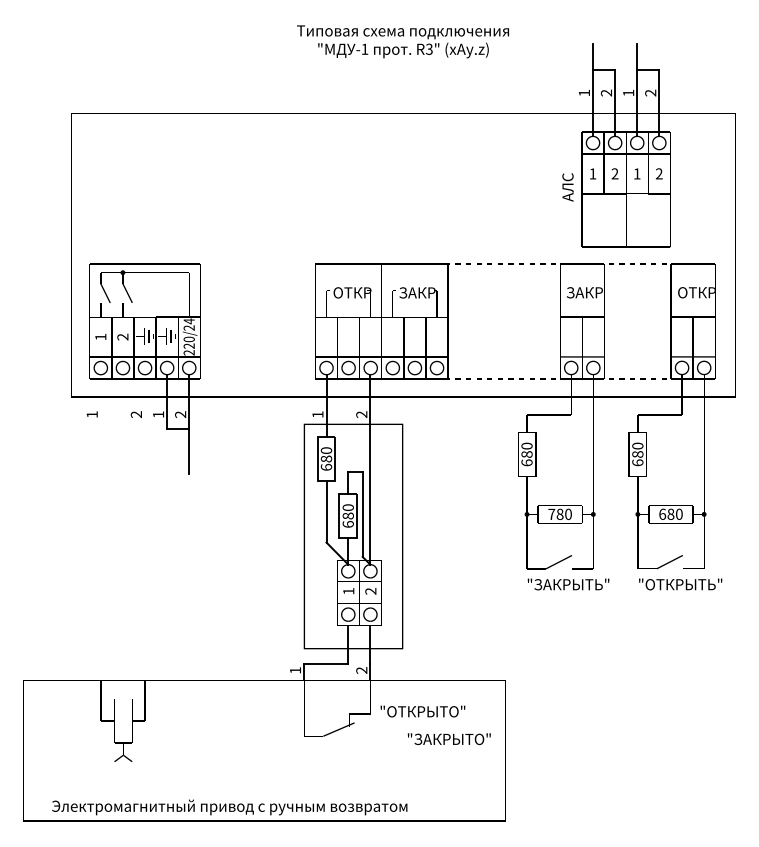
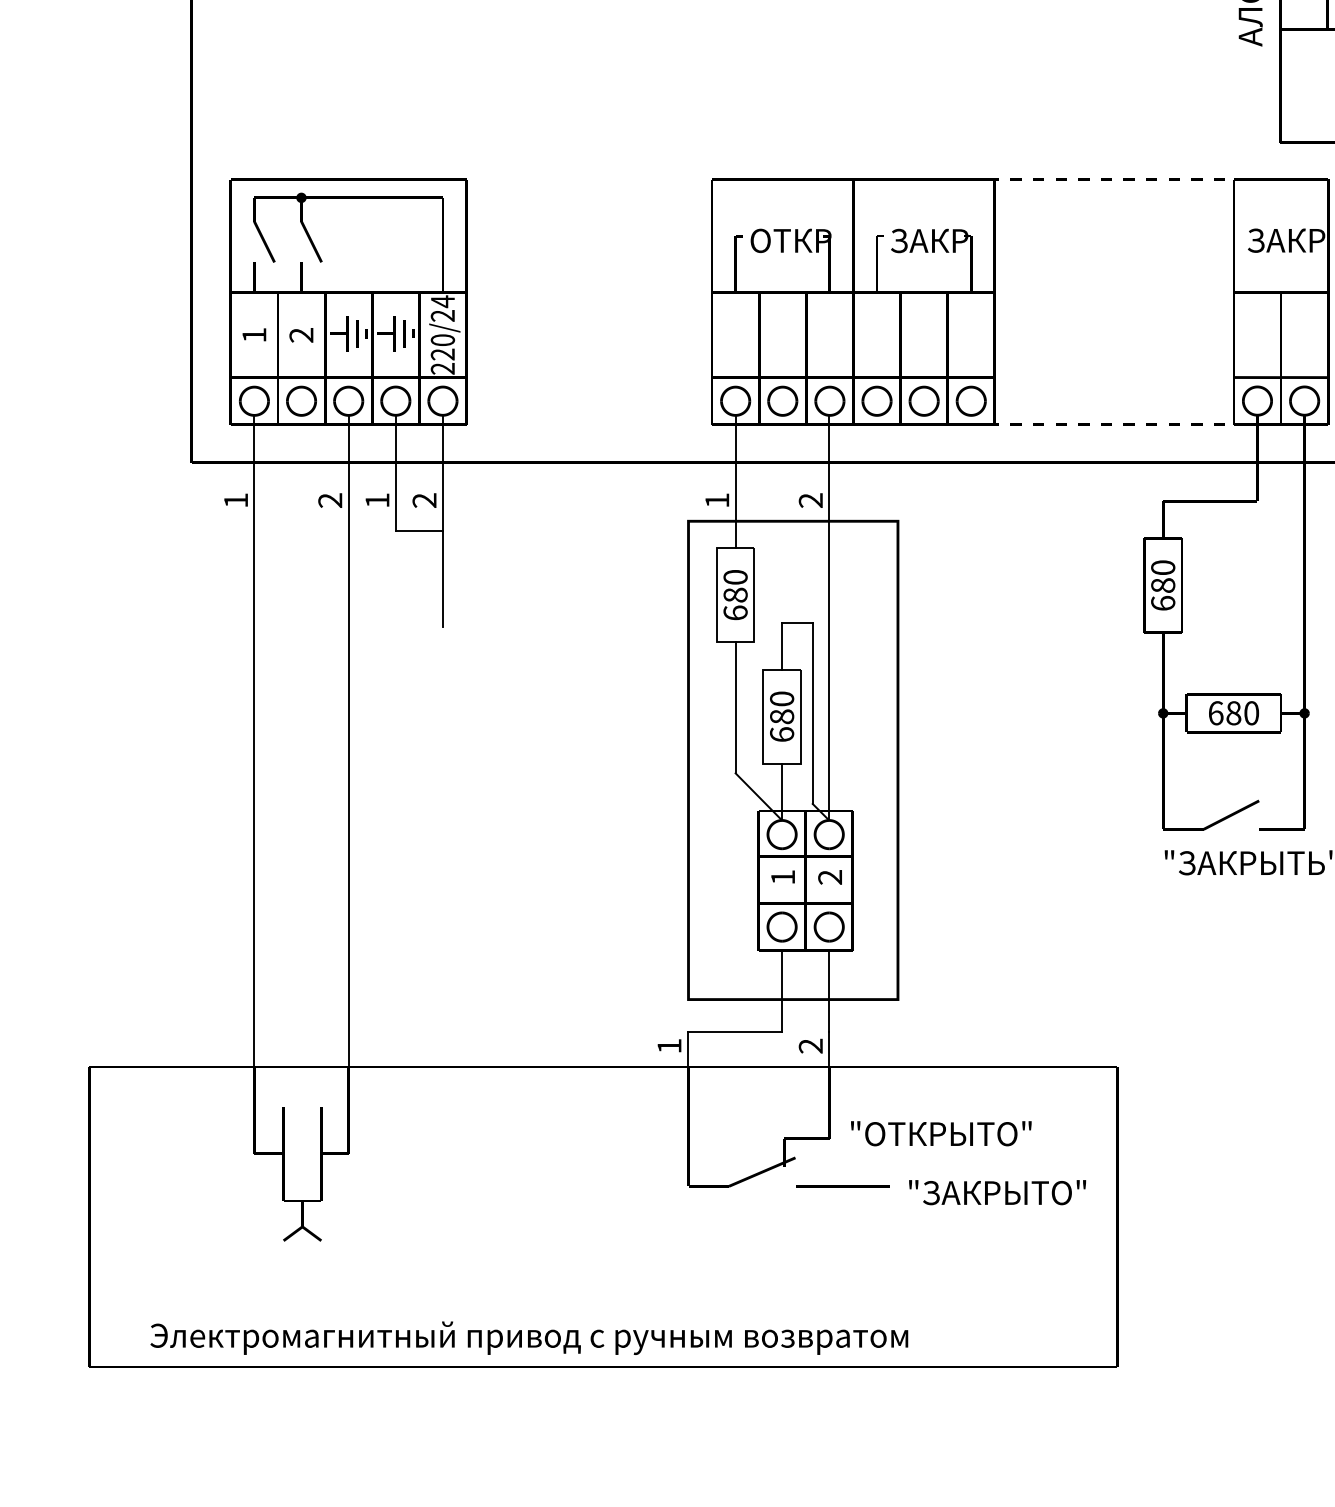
text: (551, 513) -> (1215, 711), 780 -> 680
line: (100, 527) -> (253, 741), added
line: (145, 527) -> (349, 741), added
line: (376, 736) -> (842, 1186), added

